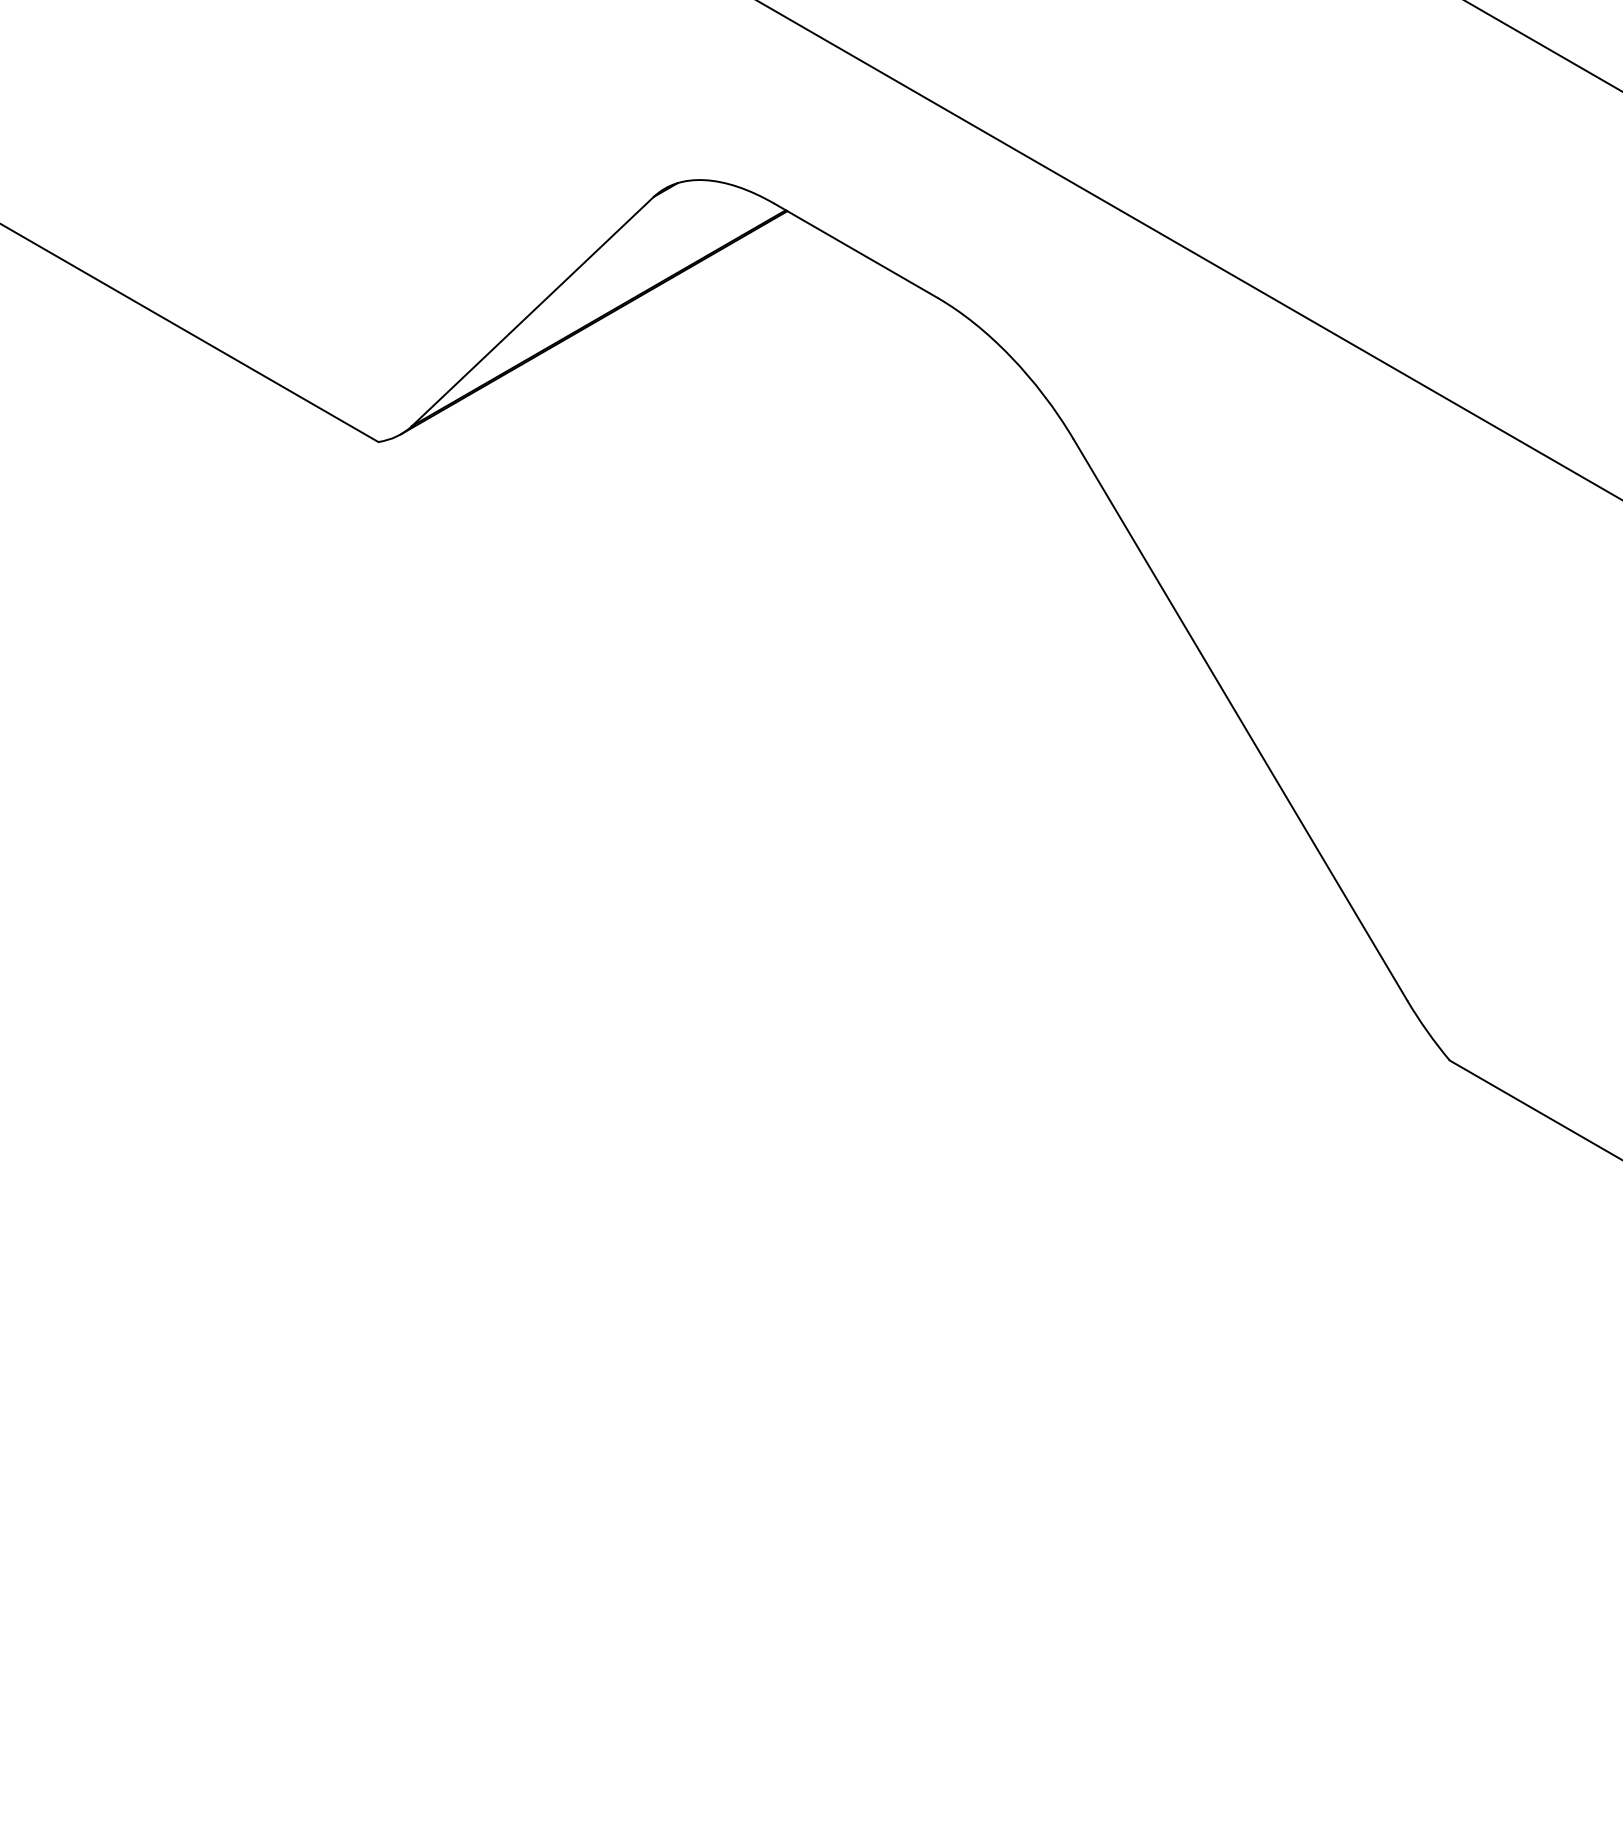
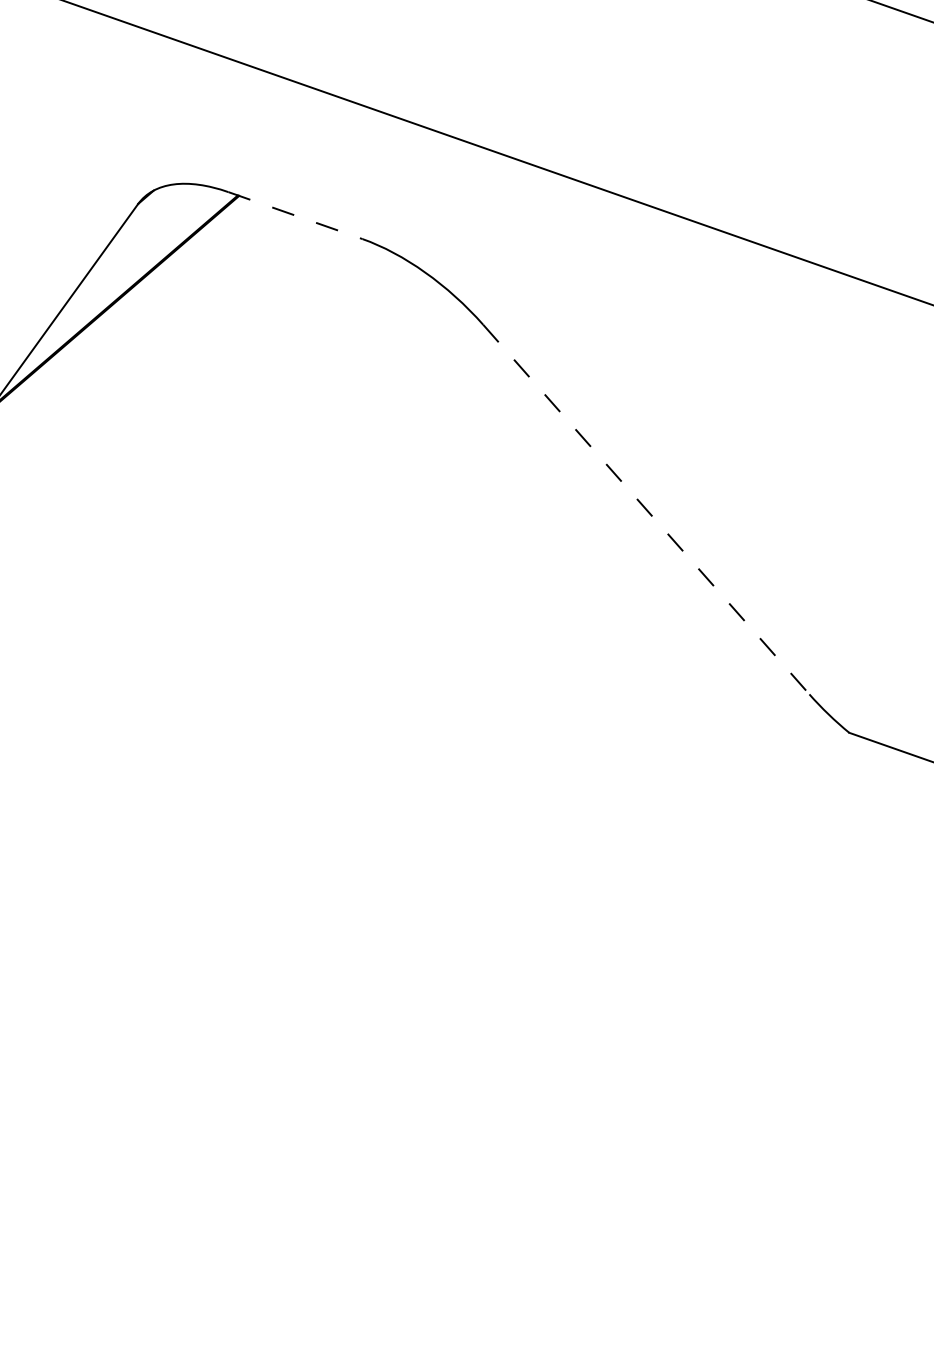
line: (856, 250) -> (295, 215), solid -> dashed
line: (1240, 719) -> (646, 509), solid -> dashed

